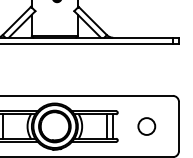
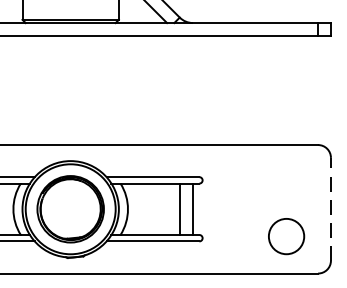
circle: (146, 126) -> (285, 236), moved
line: (179, 126) -> (332, 209), solid -> dashed

